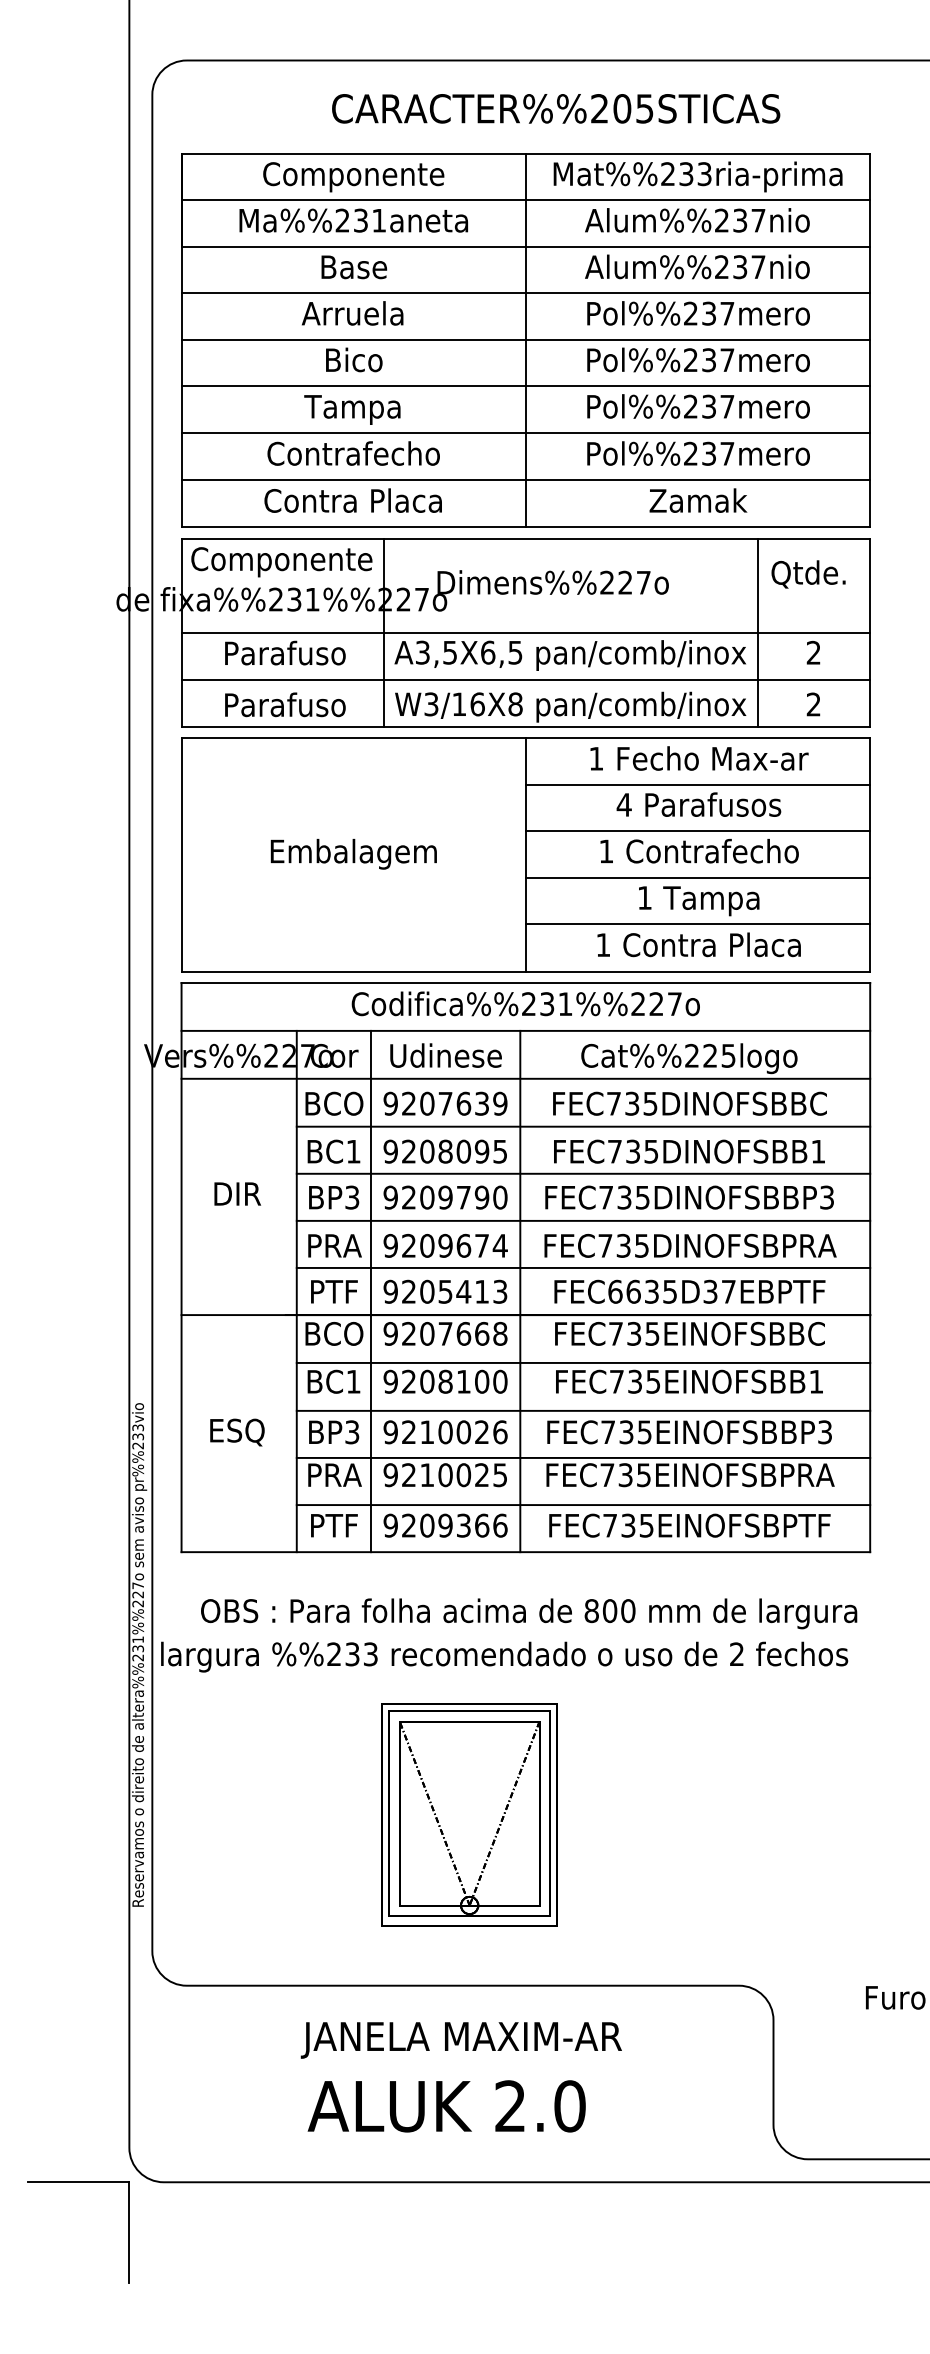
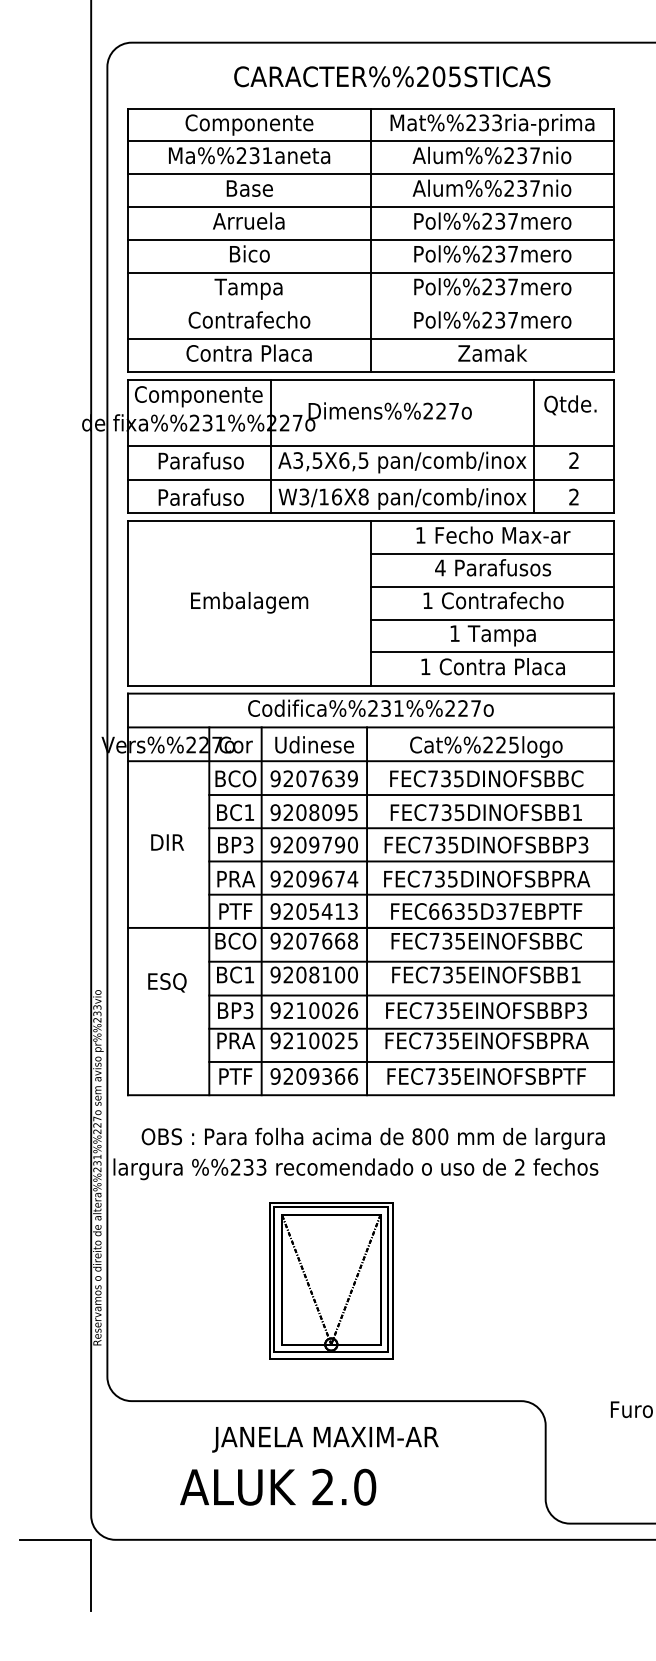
line: (525, 432) -> (370, 305), removed
text: (237, 1432) -> (167, 982), moved
text: (447, 2105) -> (278, 1486), moved

